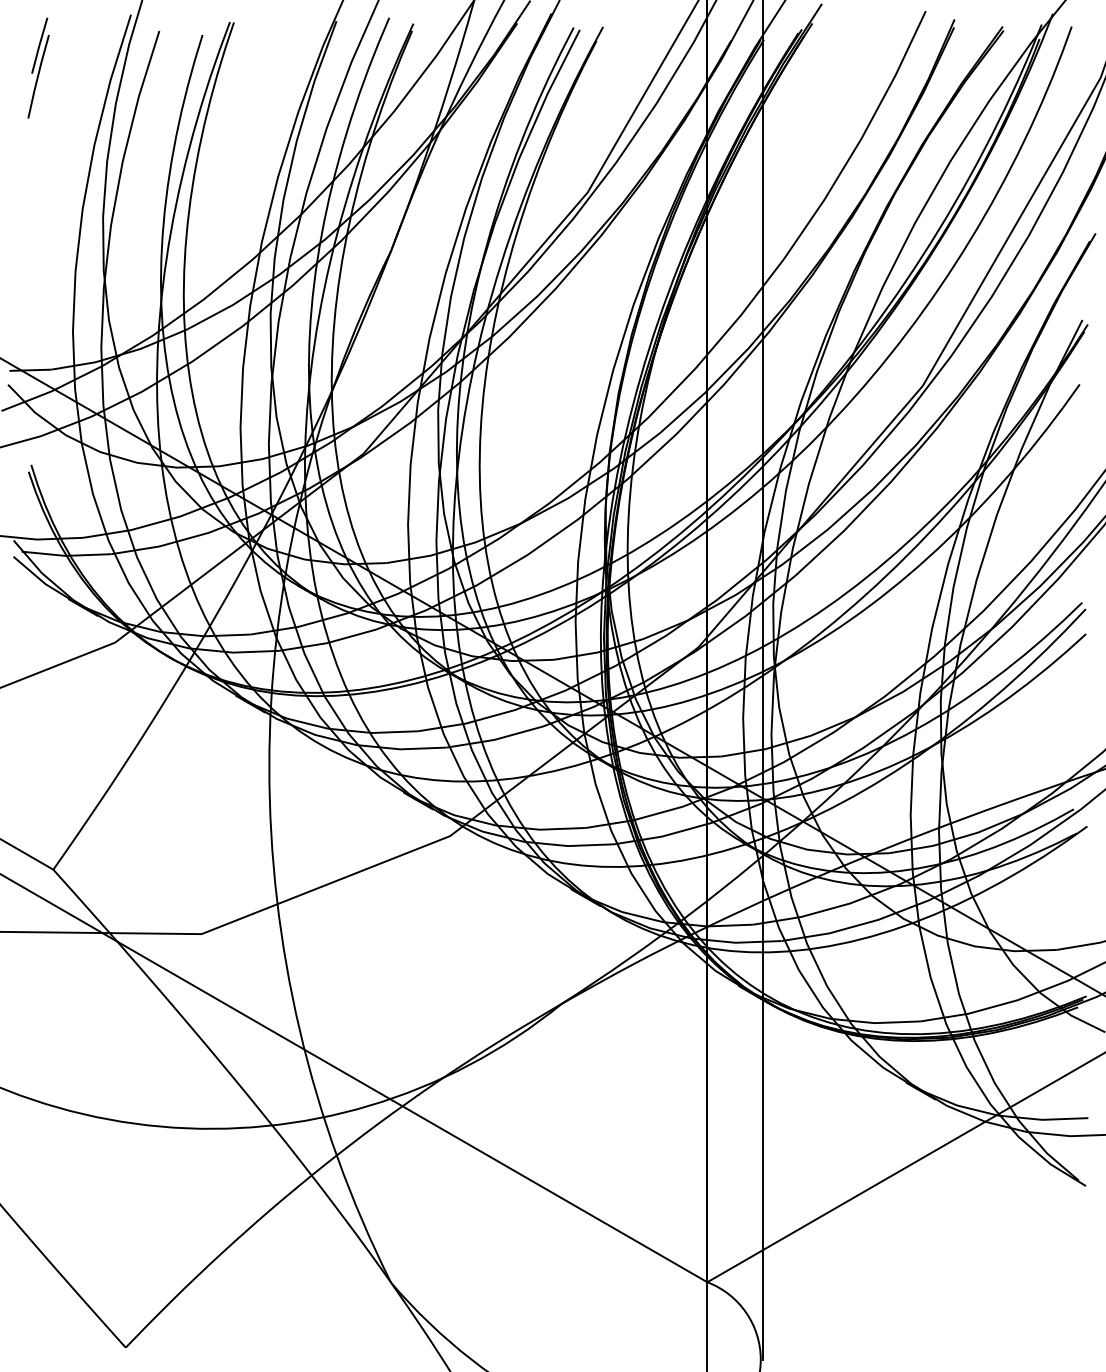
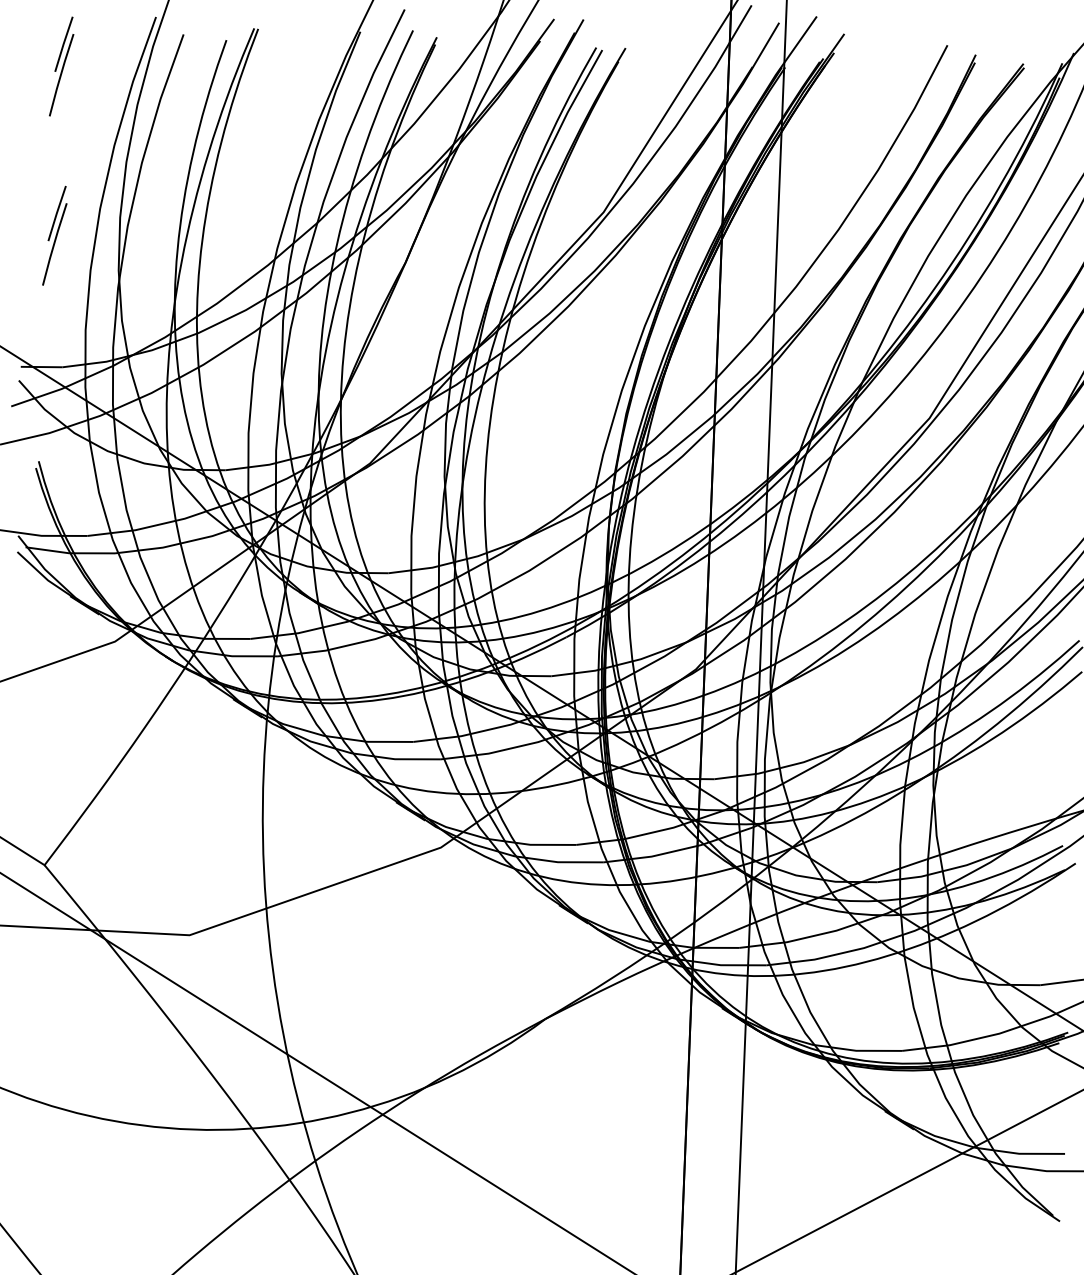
part: (38, 237) -> (55, 235), added

